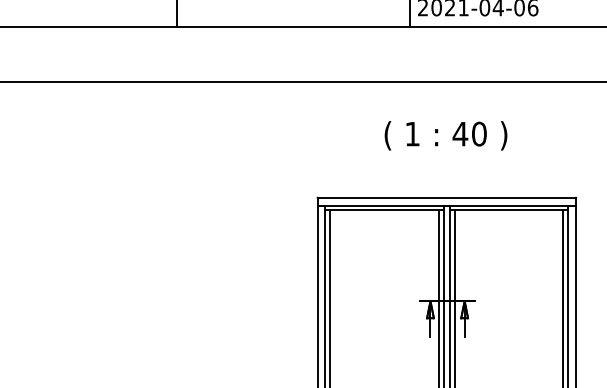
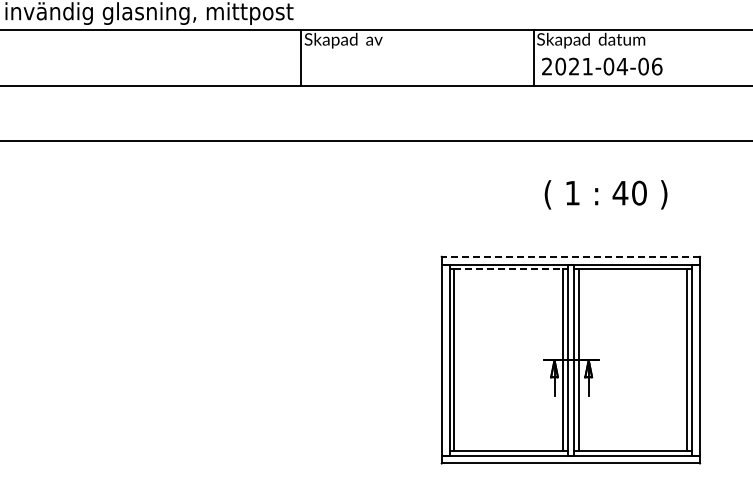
text: (445, 135) -> (605, 194), moved
line: (446, 197) -> (570, 256), solid -> dashed
line: (385, 210) -> (509, 269), solid -> dashed

